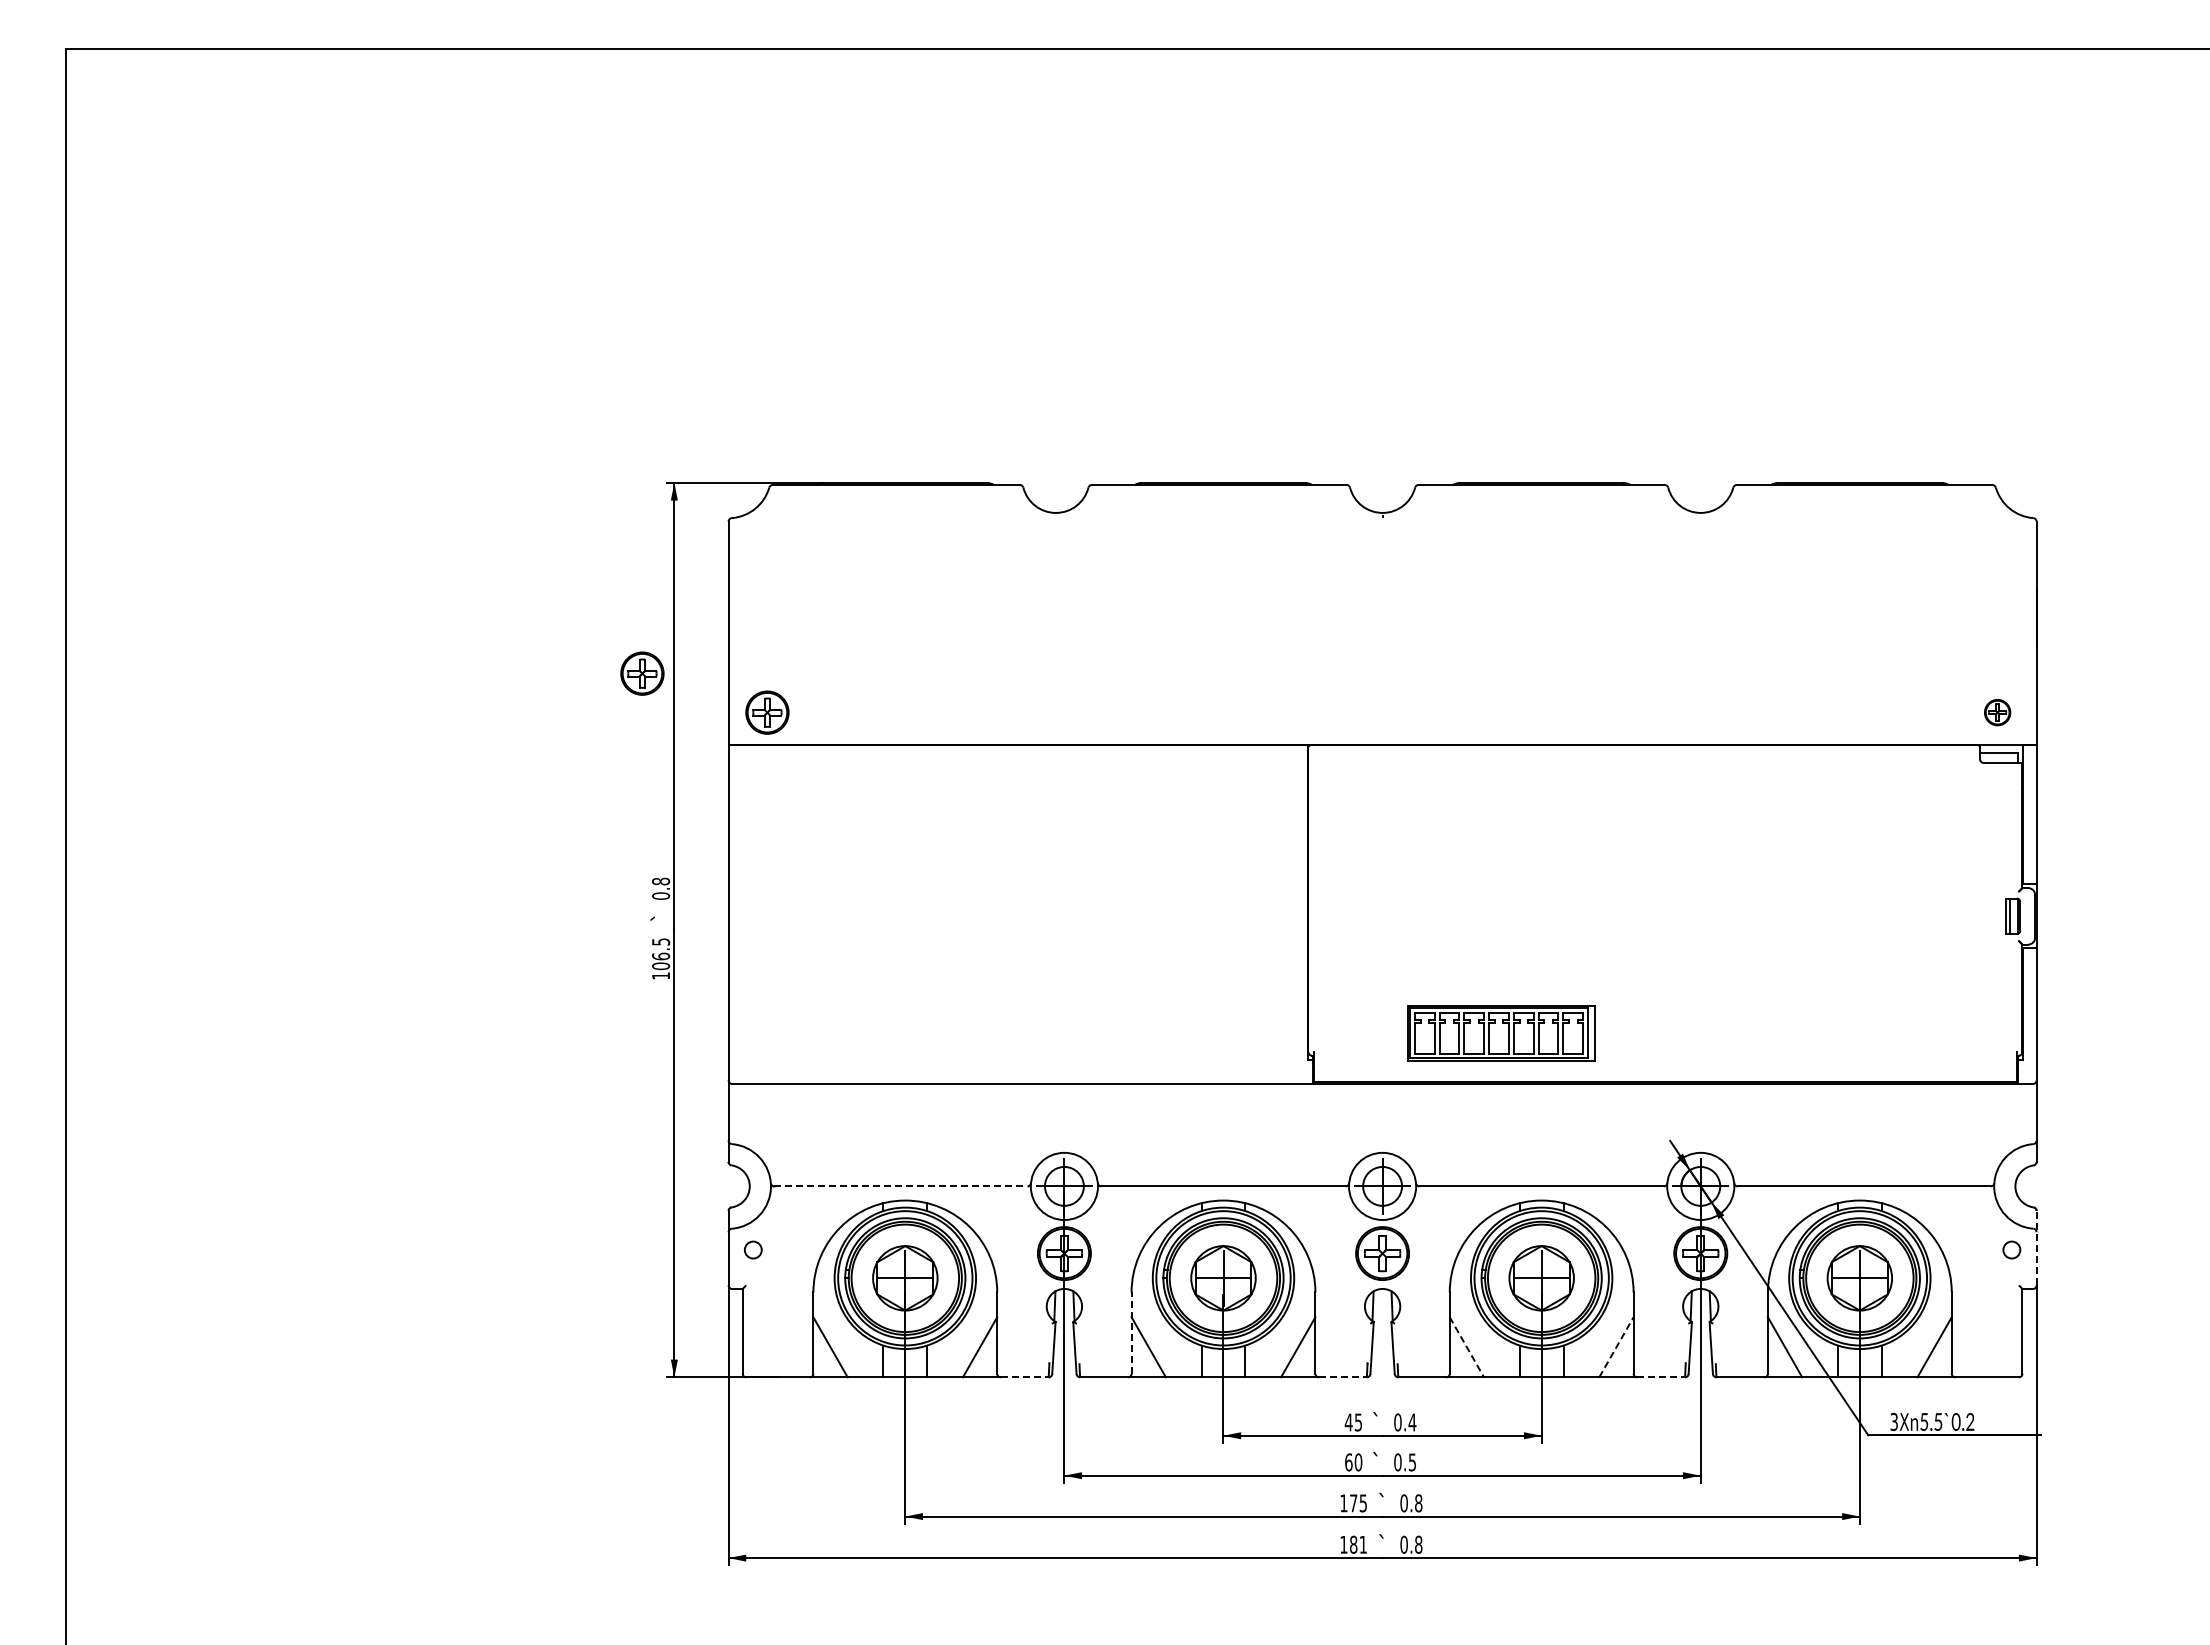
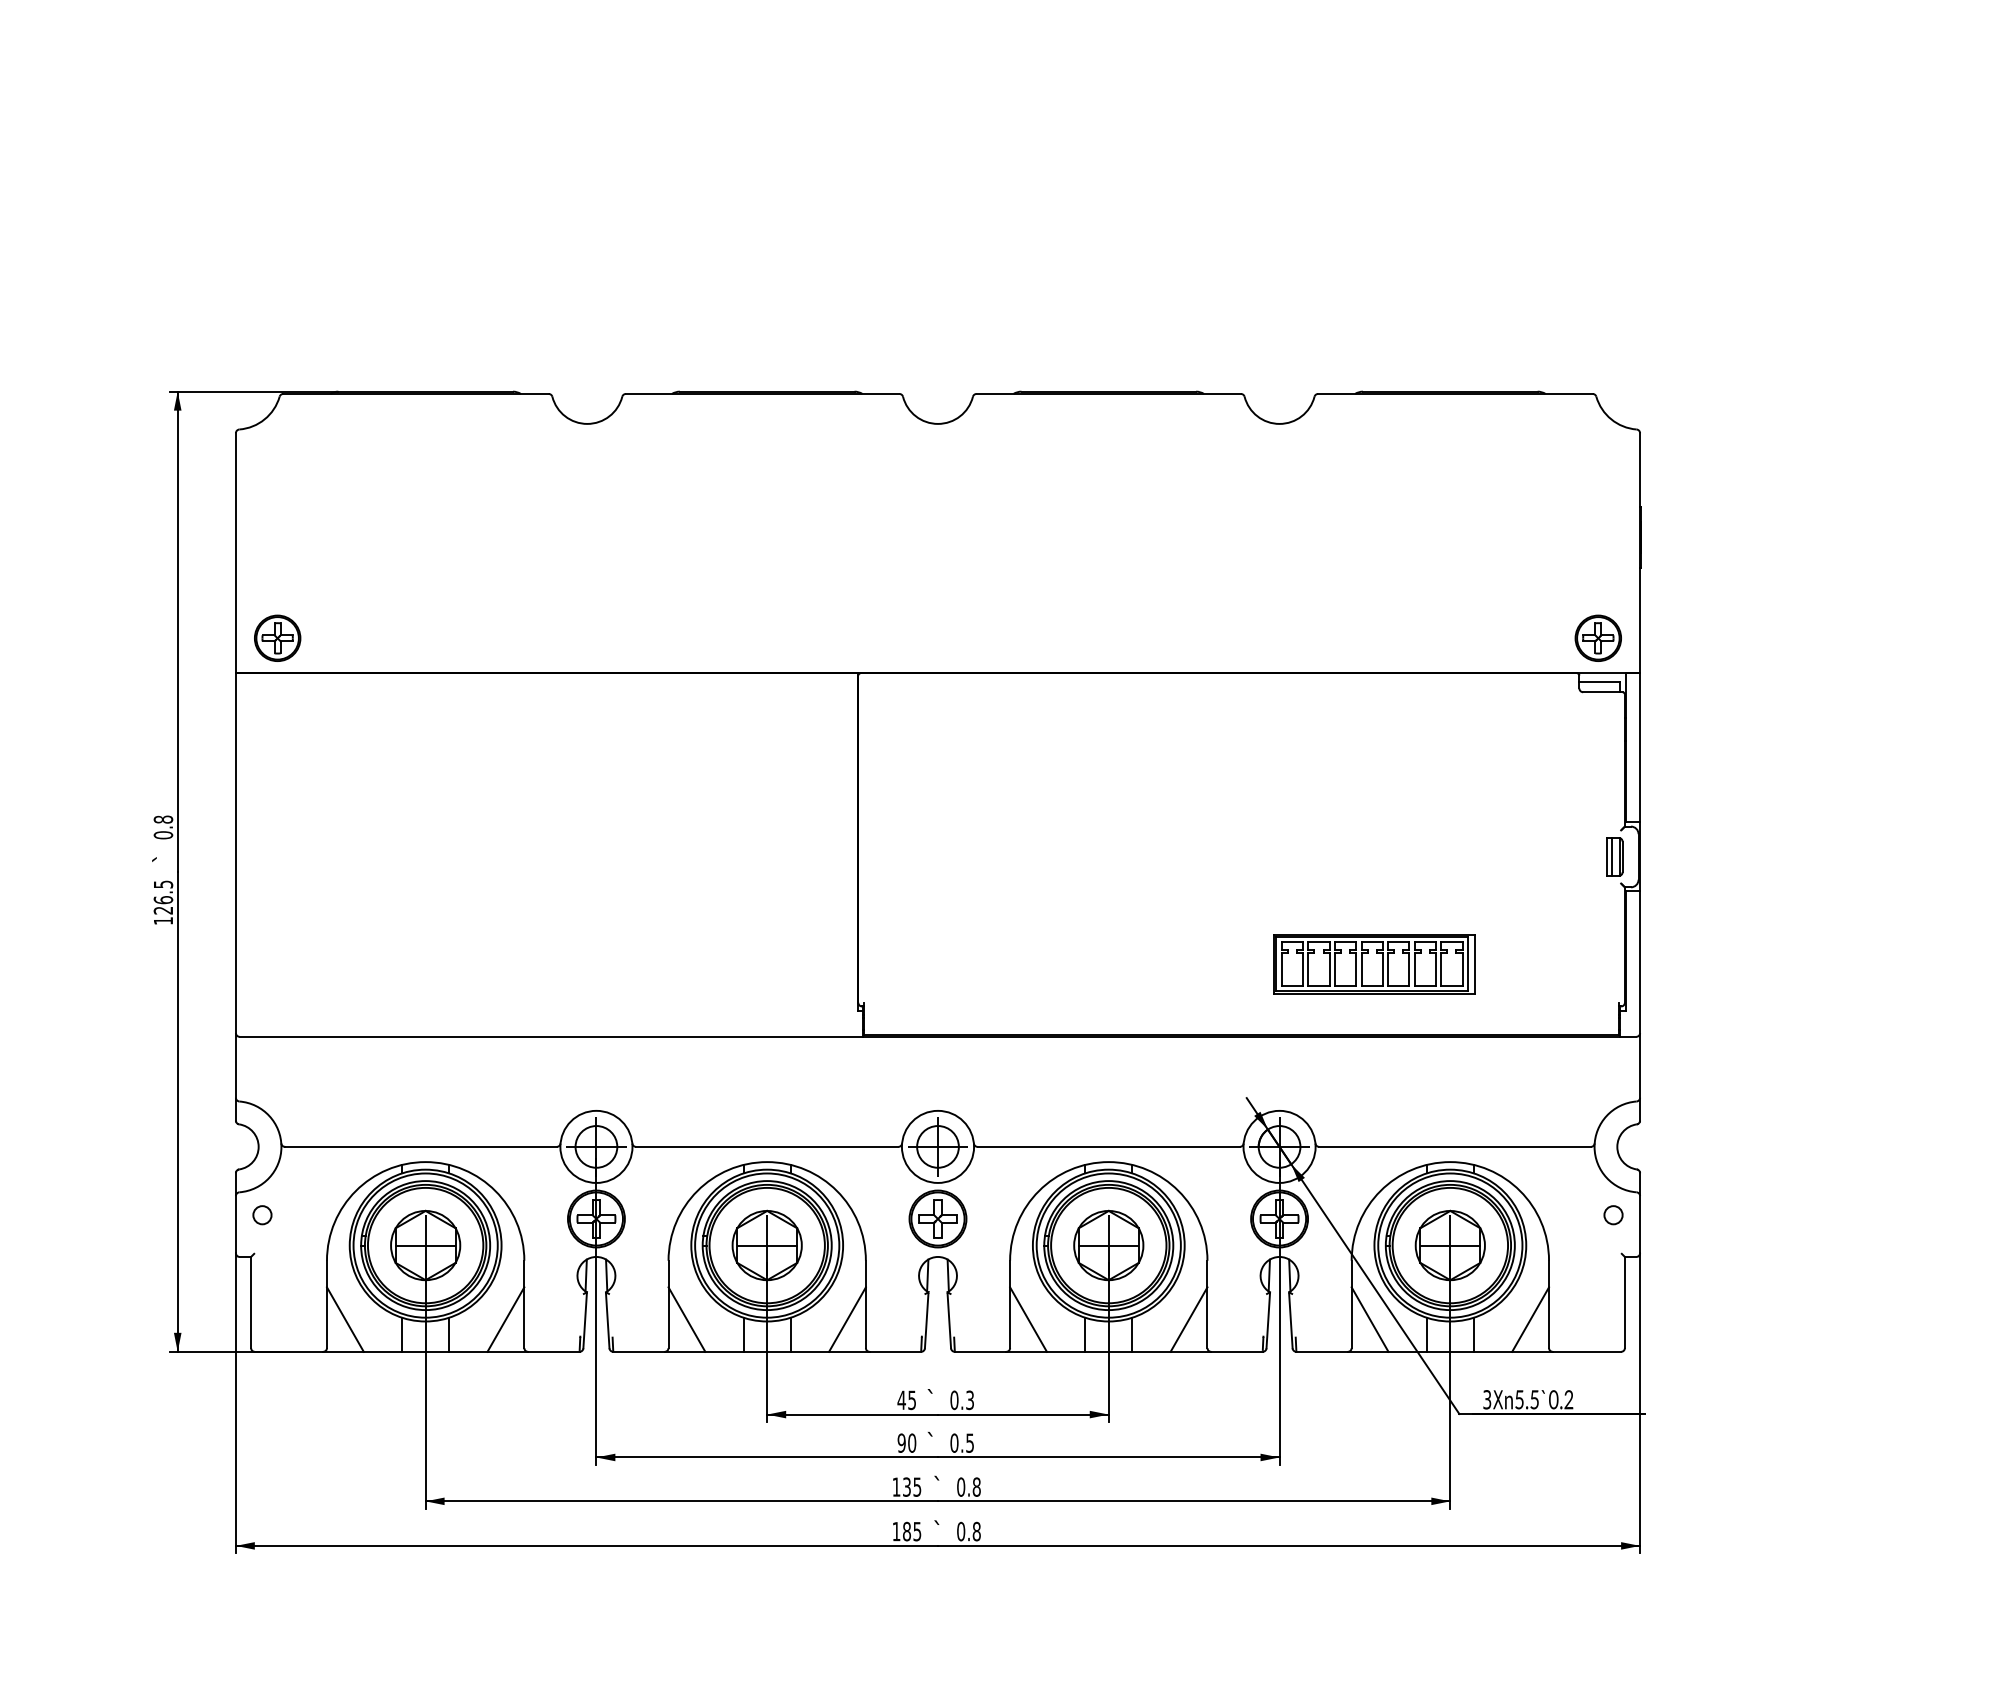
part: (642, 673) -> (143, 596), removed
part: (1997, 712) -> (1598, 638), size x1.67
text: (661, 966) -> (163, 910), 106.5 -> 126.5
part: (1501, 1033) -> (1374, 964), moved
line: (900, 1186) -> (420, 1146), dashed -> solid
line: (2036, 1247) -> (1639, 1212), dashed -> solid
line: (1131, 1333) -> (668, 1304), dashed -> solid
line: (1466, 1347) -> (1028, 1319), dashed -> solid
line: (1616, 1347) -> (1189, 1319), dashed -> solid
line: (1024, 1377) -> (553, 1352), dashed -> solid
line: (1342, 1377) -> (894, 1352), dashed -> solid
line: (1661, 1377) -> (1237, 1352), dashed -> solid
text: (1412, 1422) -> (970, 1400), 0.4 -> 0.3
text: (1348, 1462) -> (901, 1443), 60 -> 90
text: (1353, 1503) -> (906, 1487), 175 -> 135
text: (1362, 1544) -> (916, 1531), 181 -> 185

